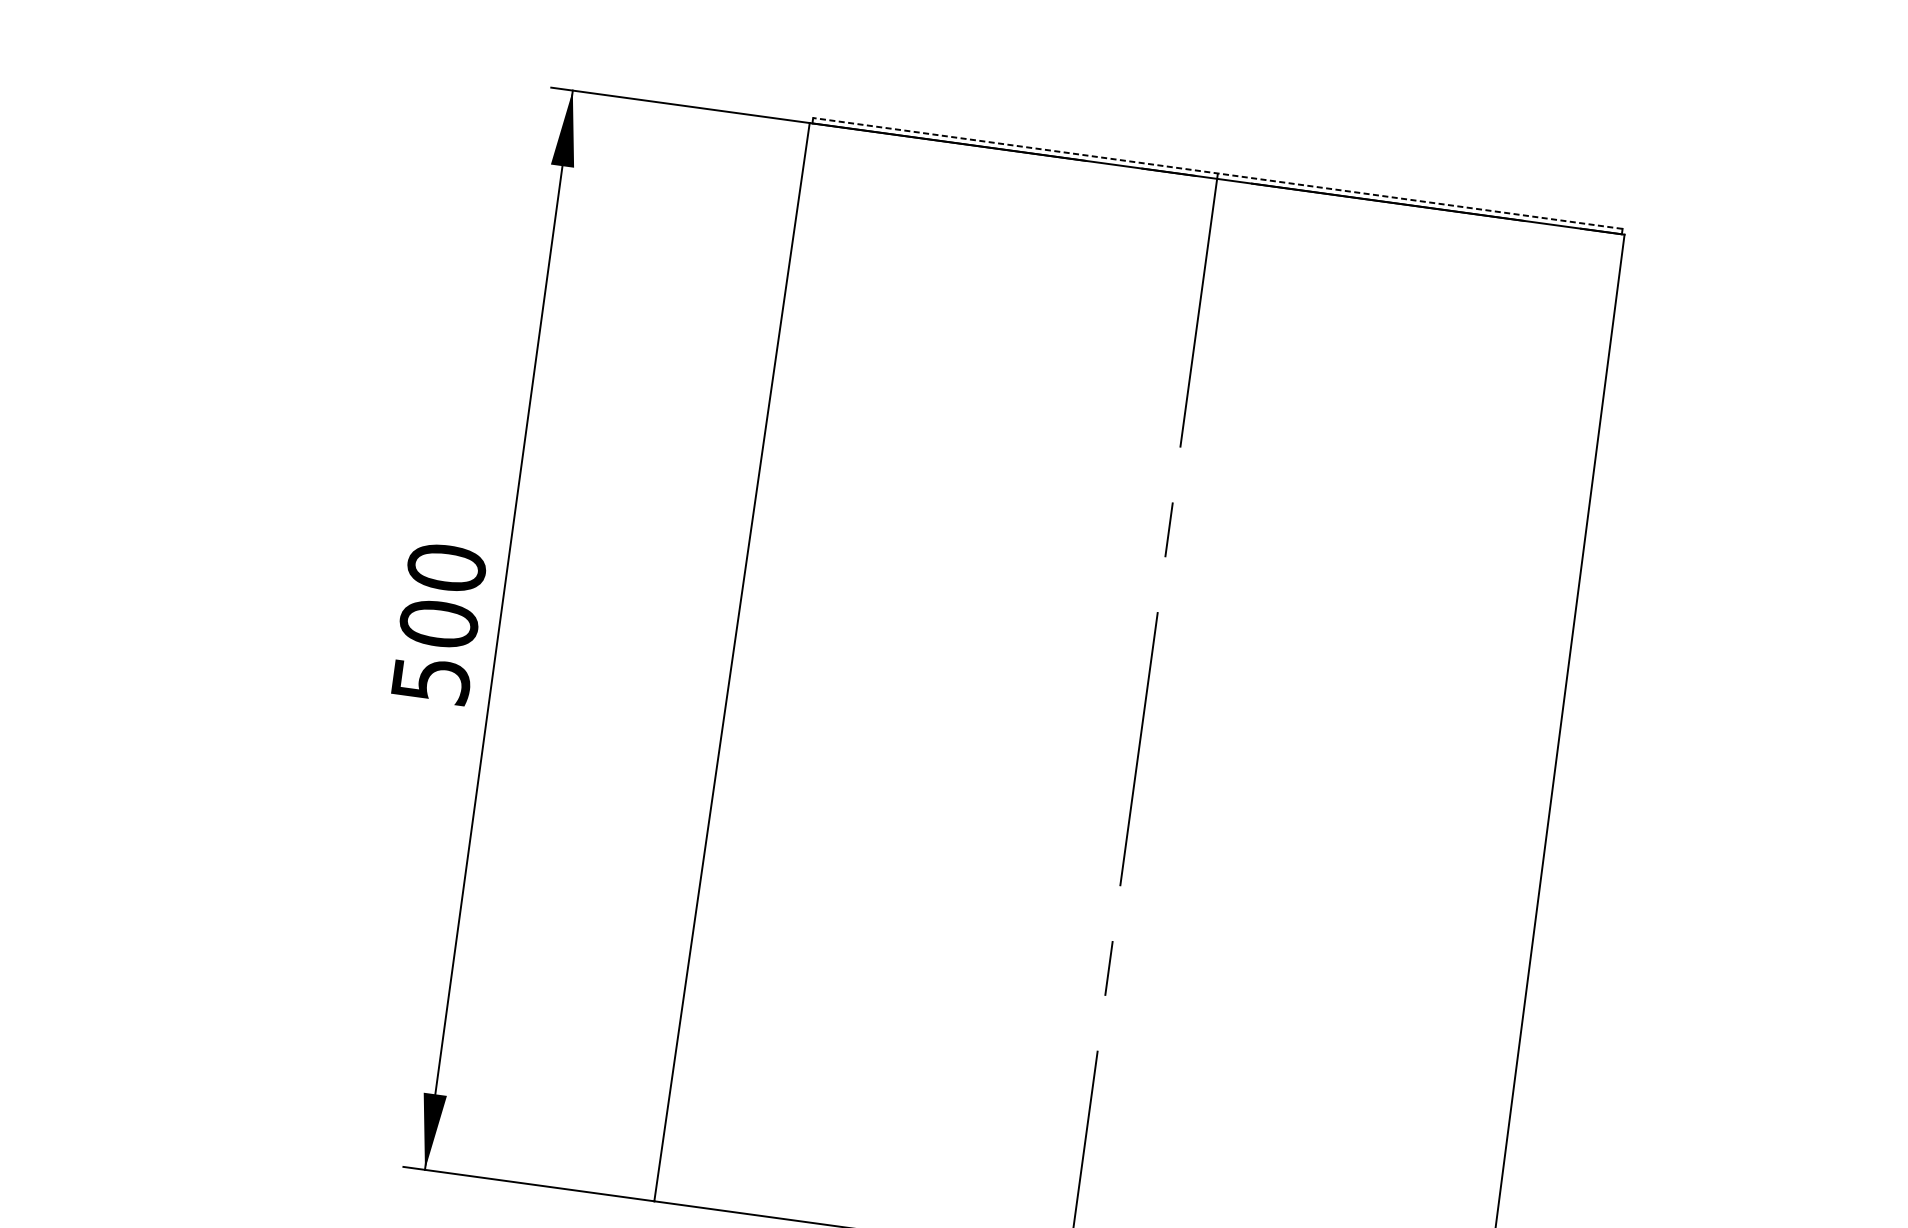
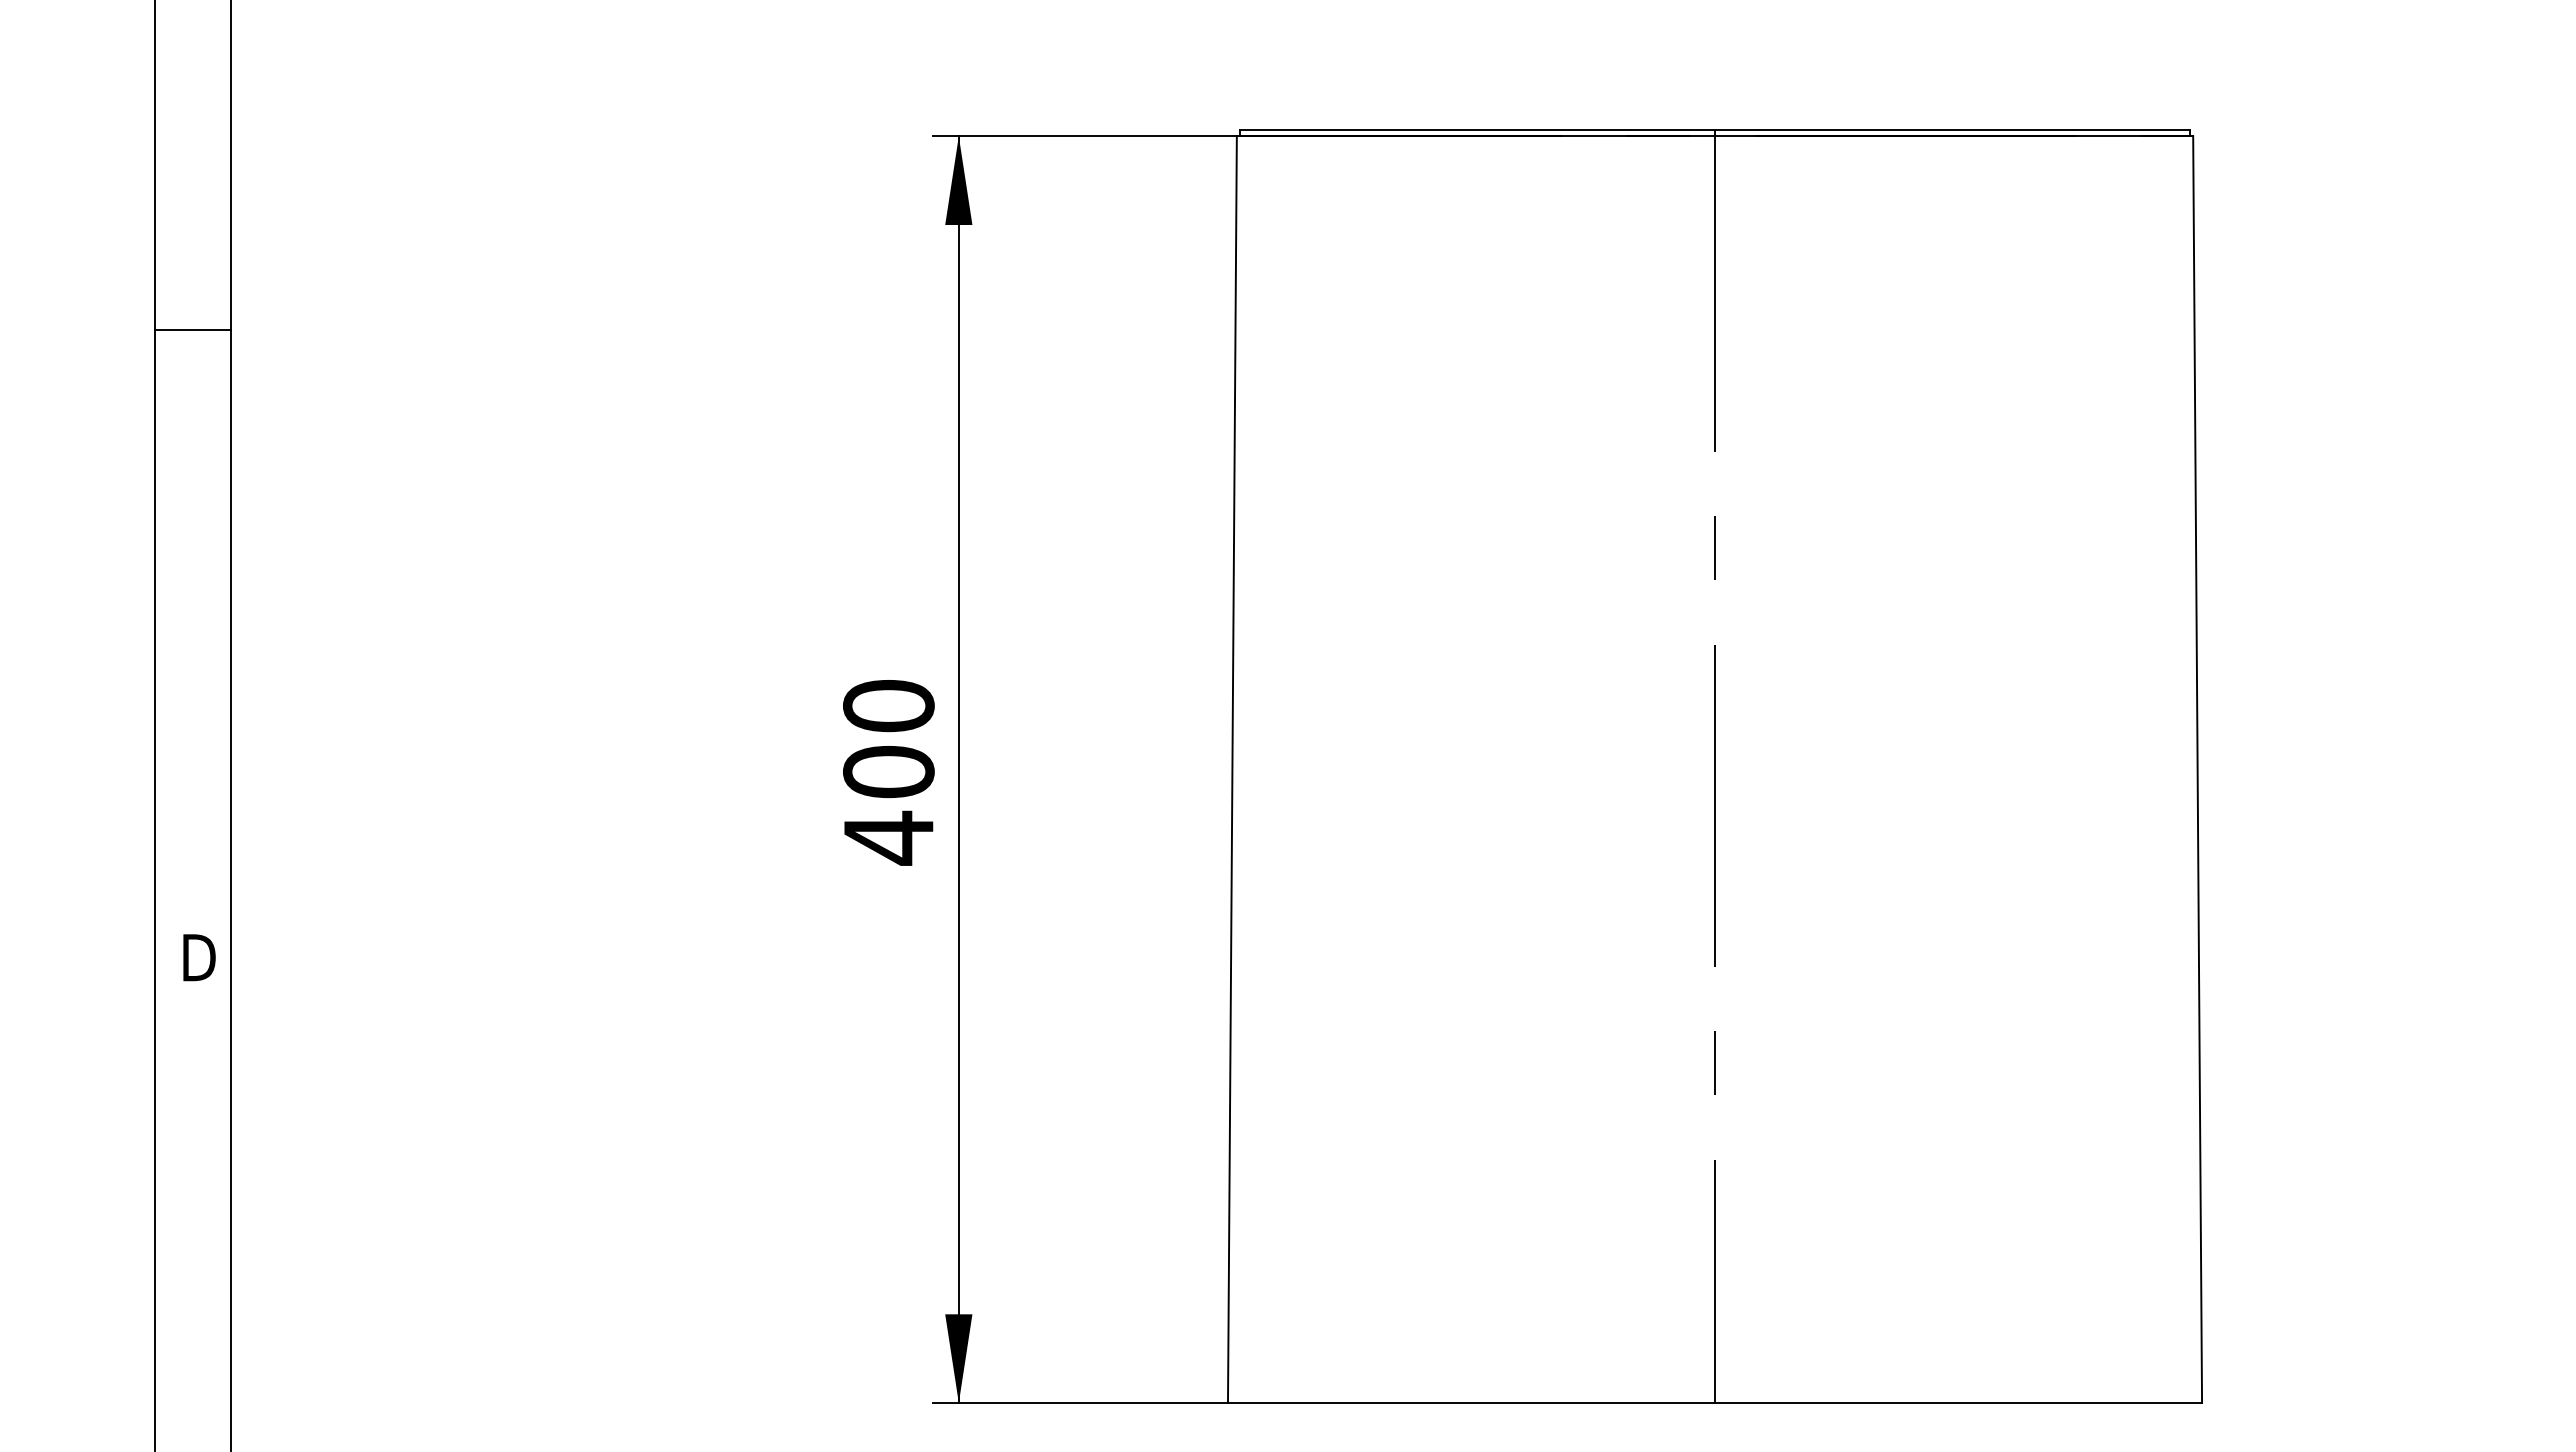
line: (1218, 173) -> (1715, 130), dashed -> solid
text: (431, 679) -> (889, 837), 500 -> 400

